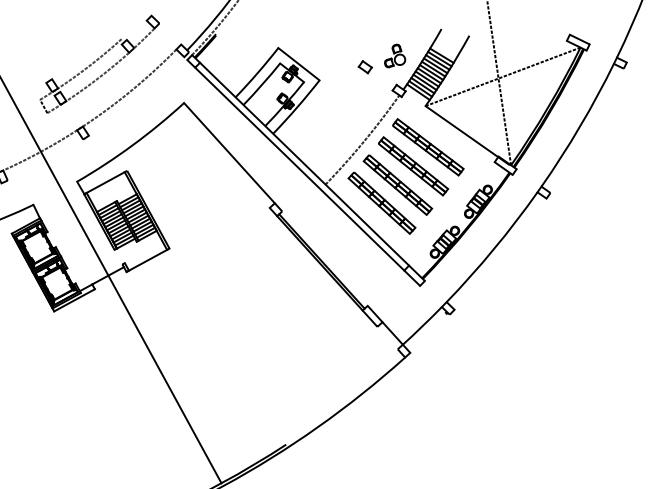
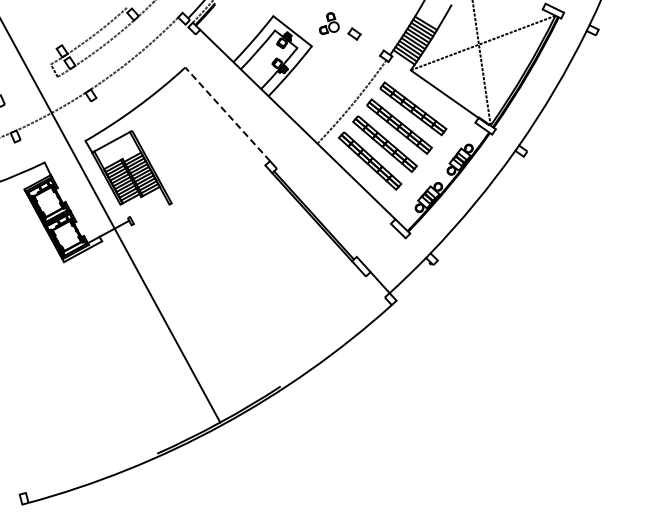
part: (395, 55) -> (329, 23), moved
line: (229, 152) -> (227, 113), solid -> dashed
line: (298, 168) -> (292, 128), removed
line: (146, 260) -> (150, 214), removed

